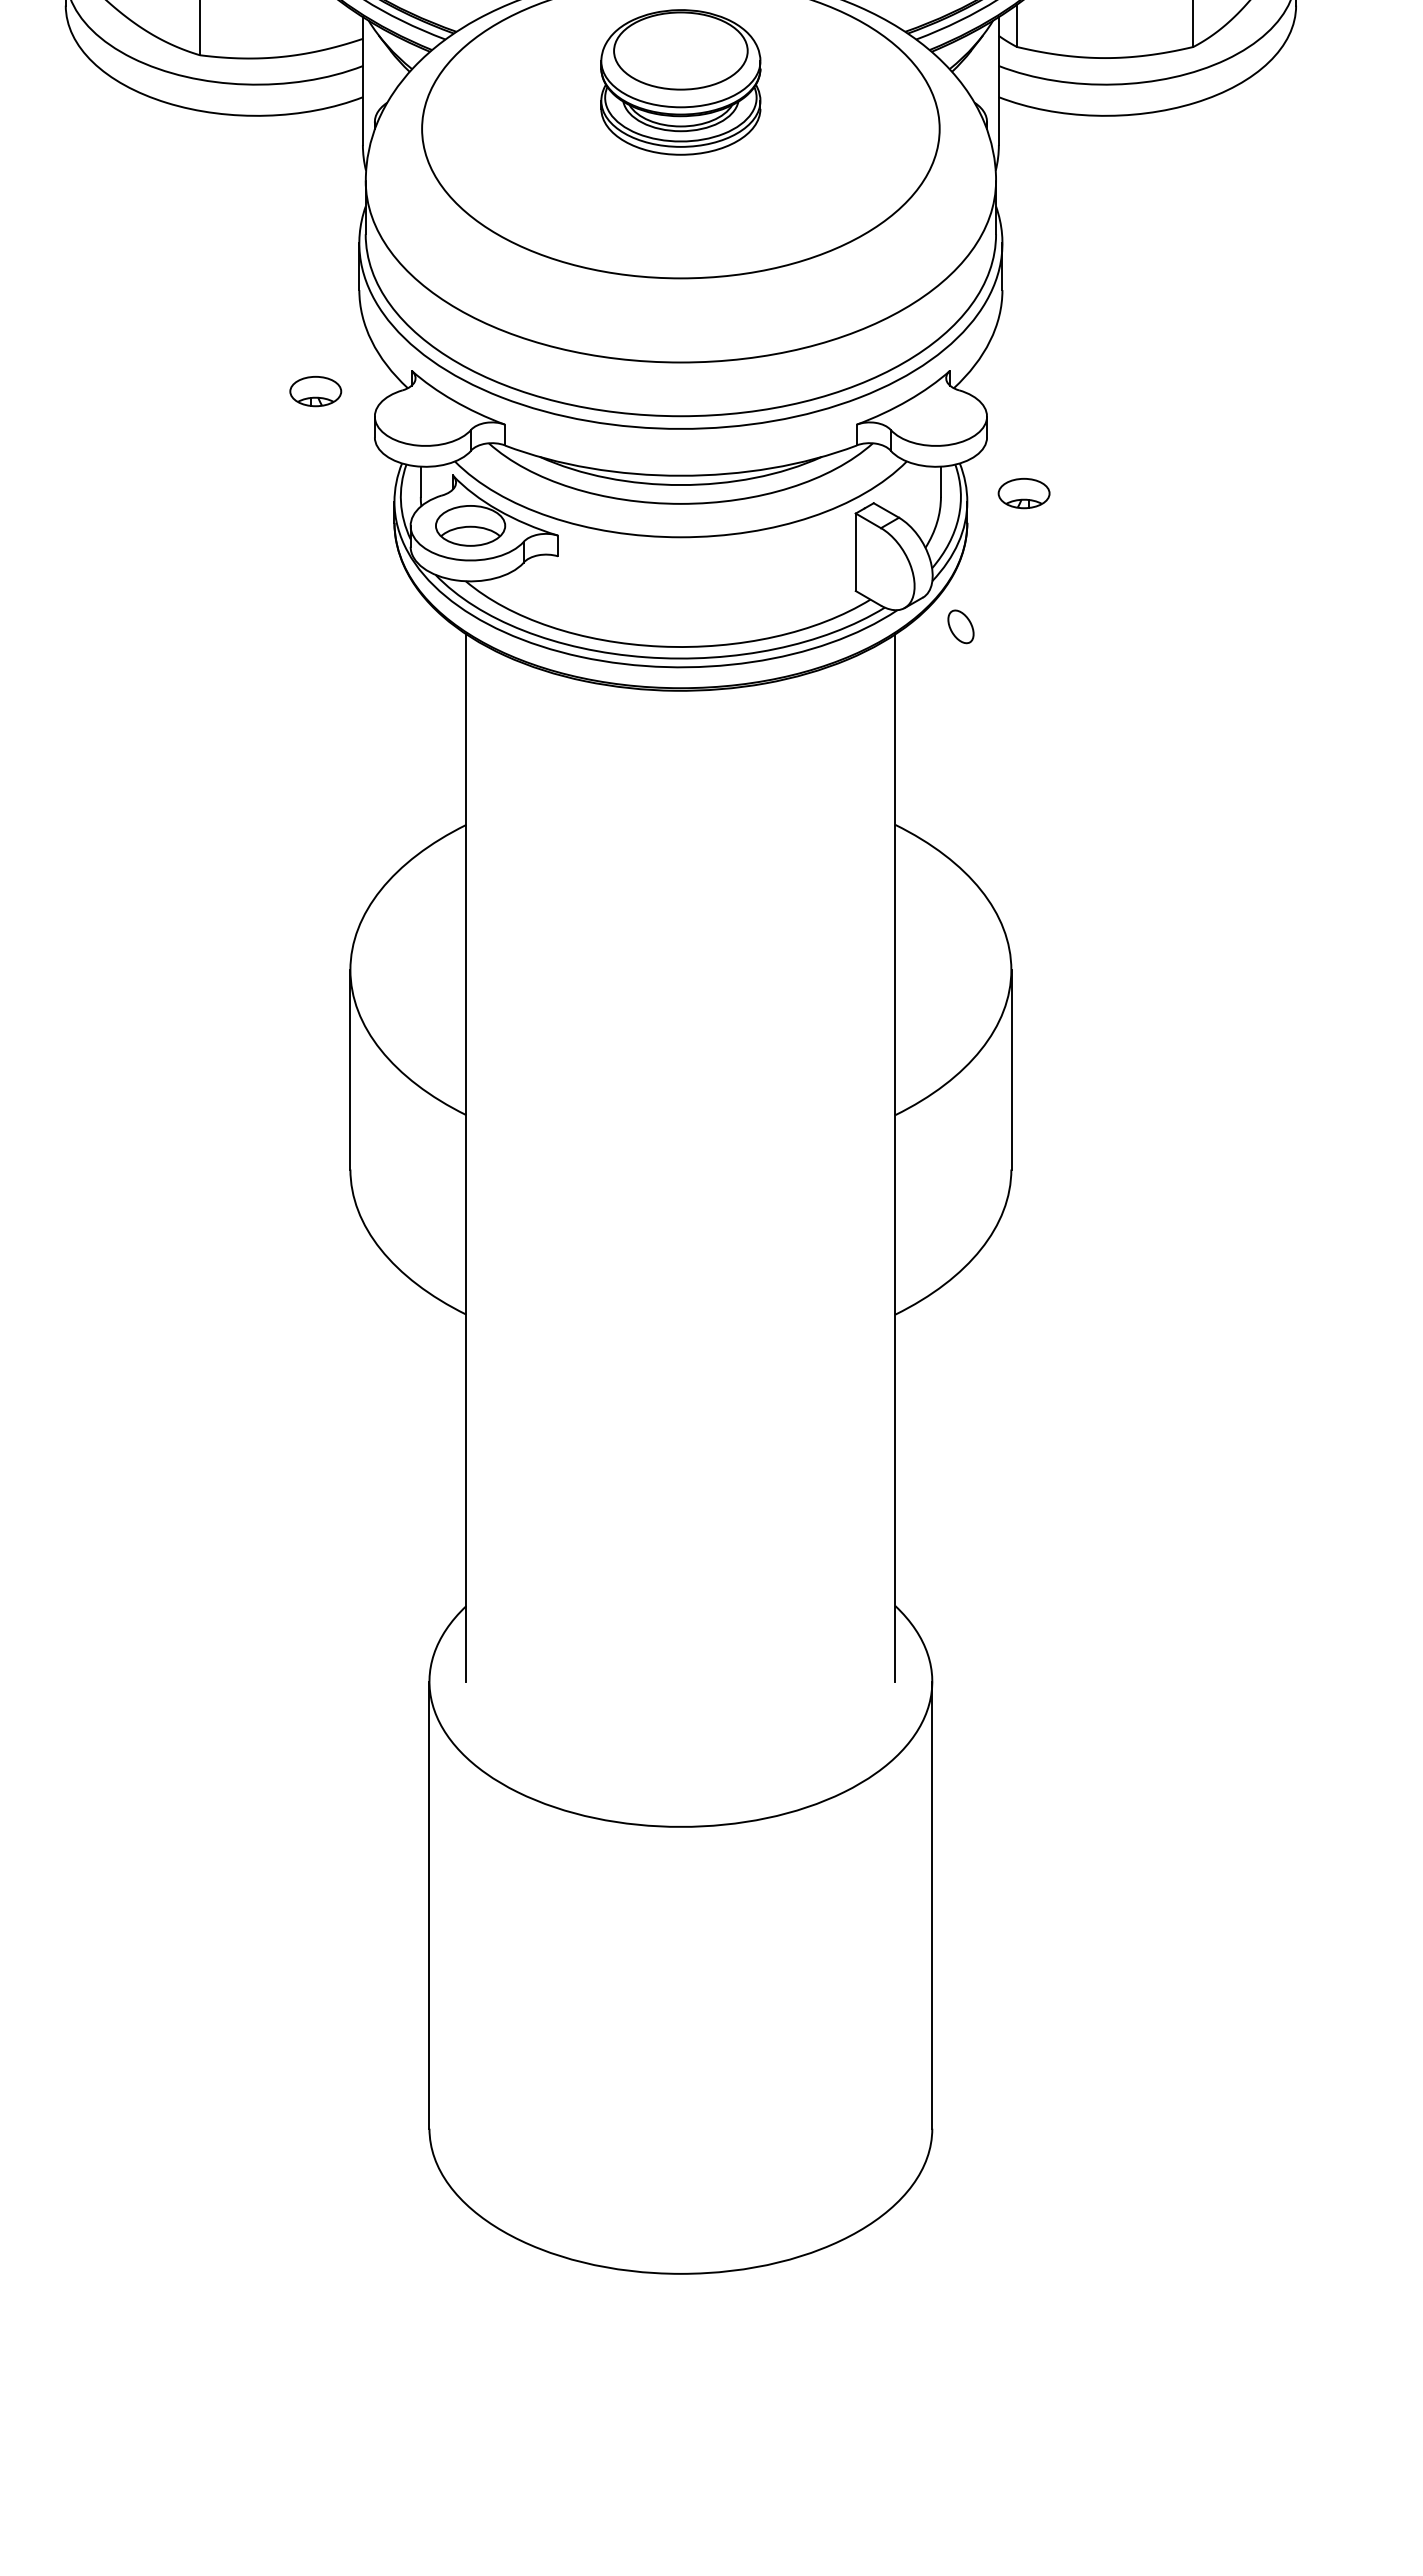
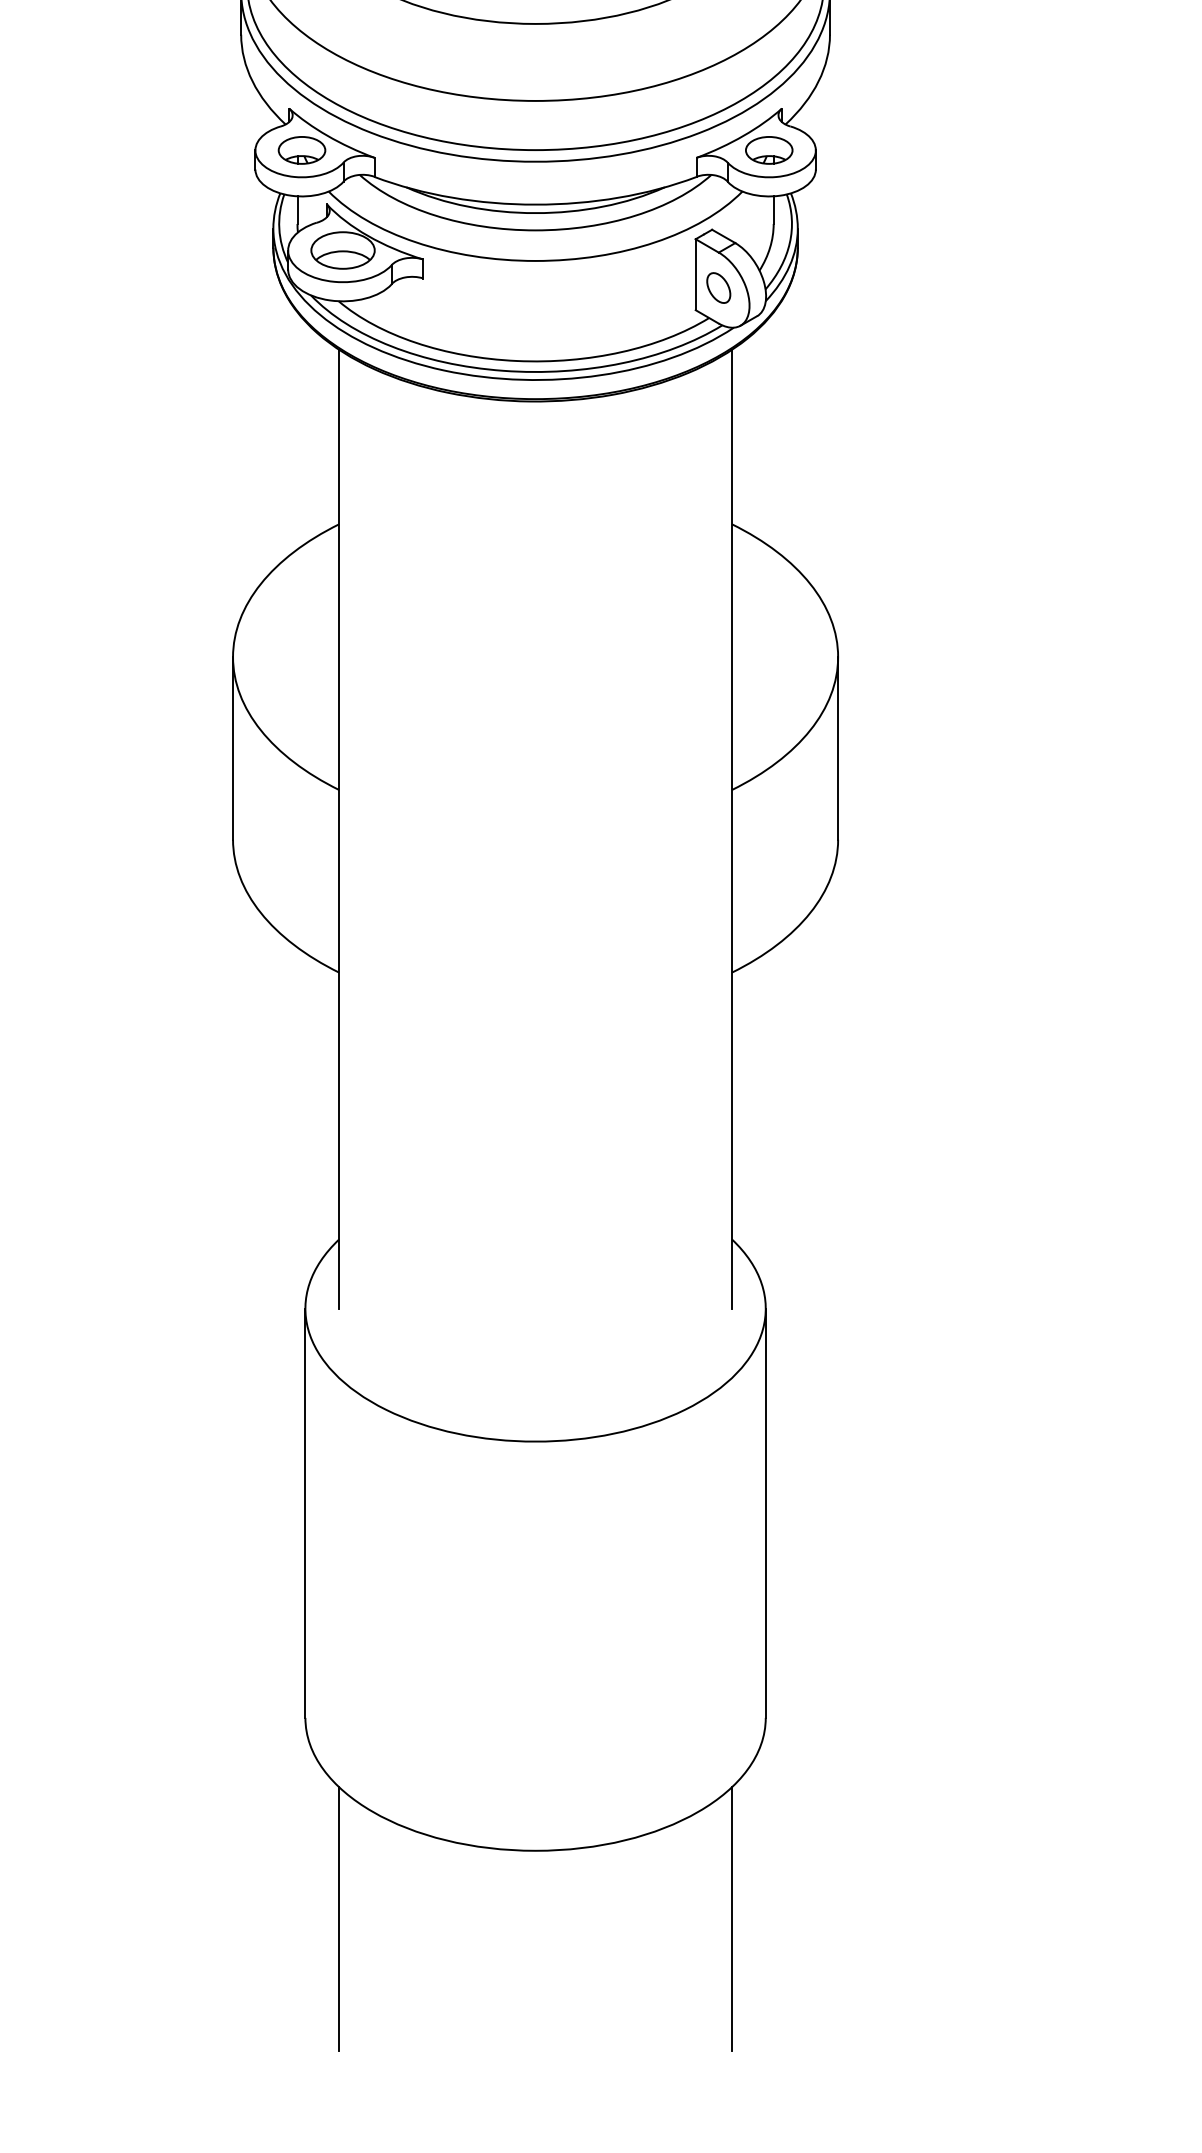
part: (315, 391) -> (301, 150), moved
part: (1023, 493) -> (768, 150), moved
part: (960, 626) -> (718, 287), moved
line: (466, 2348) -> (339, 1919), added
line: (895, 2348) -> (732, 1919), added

